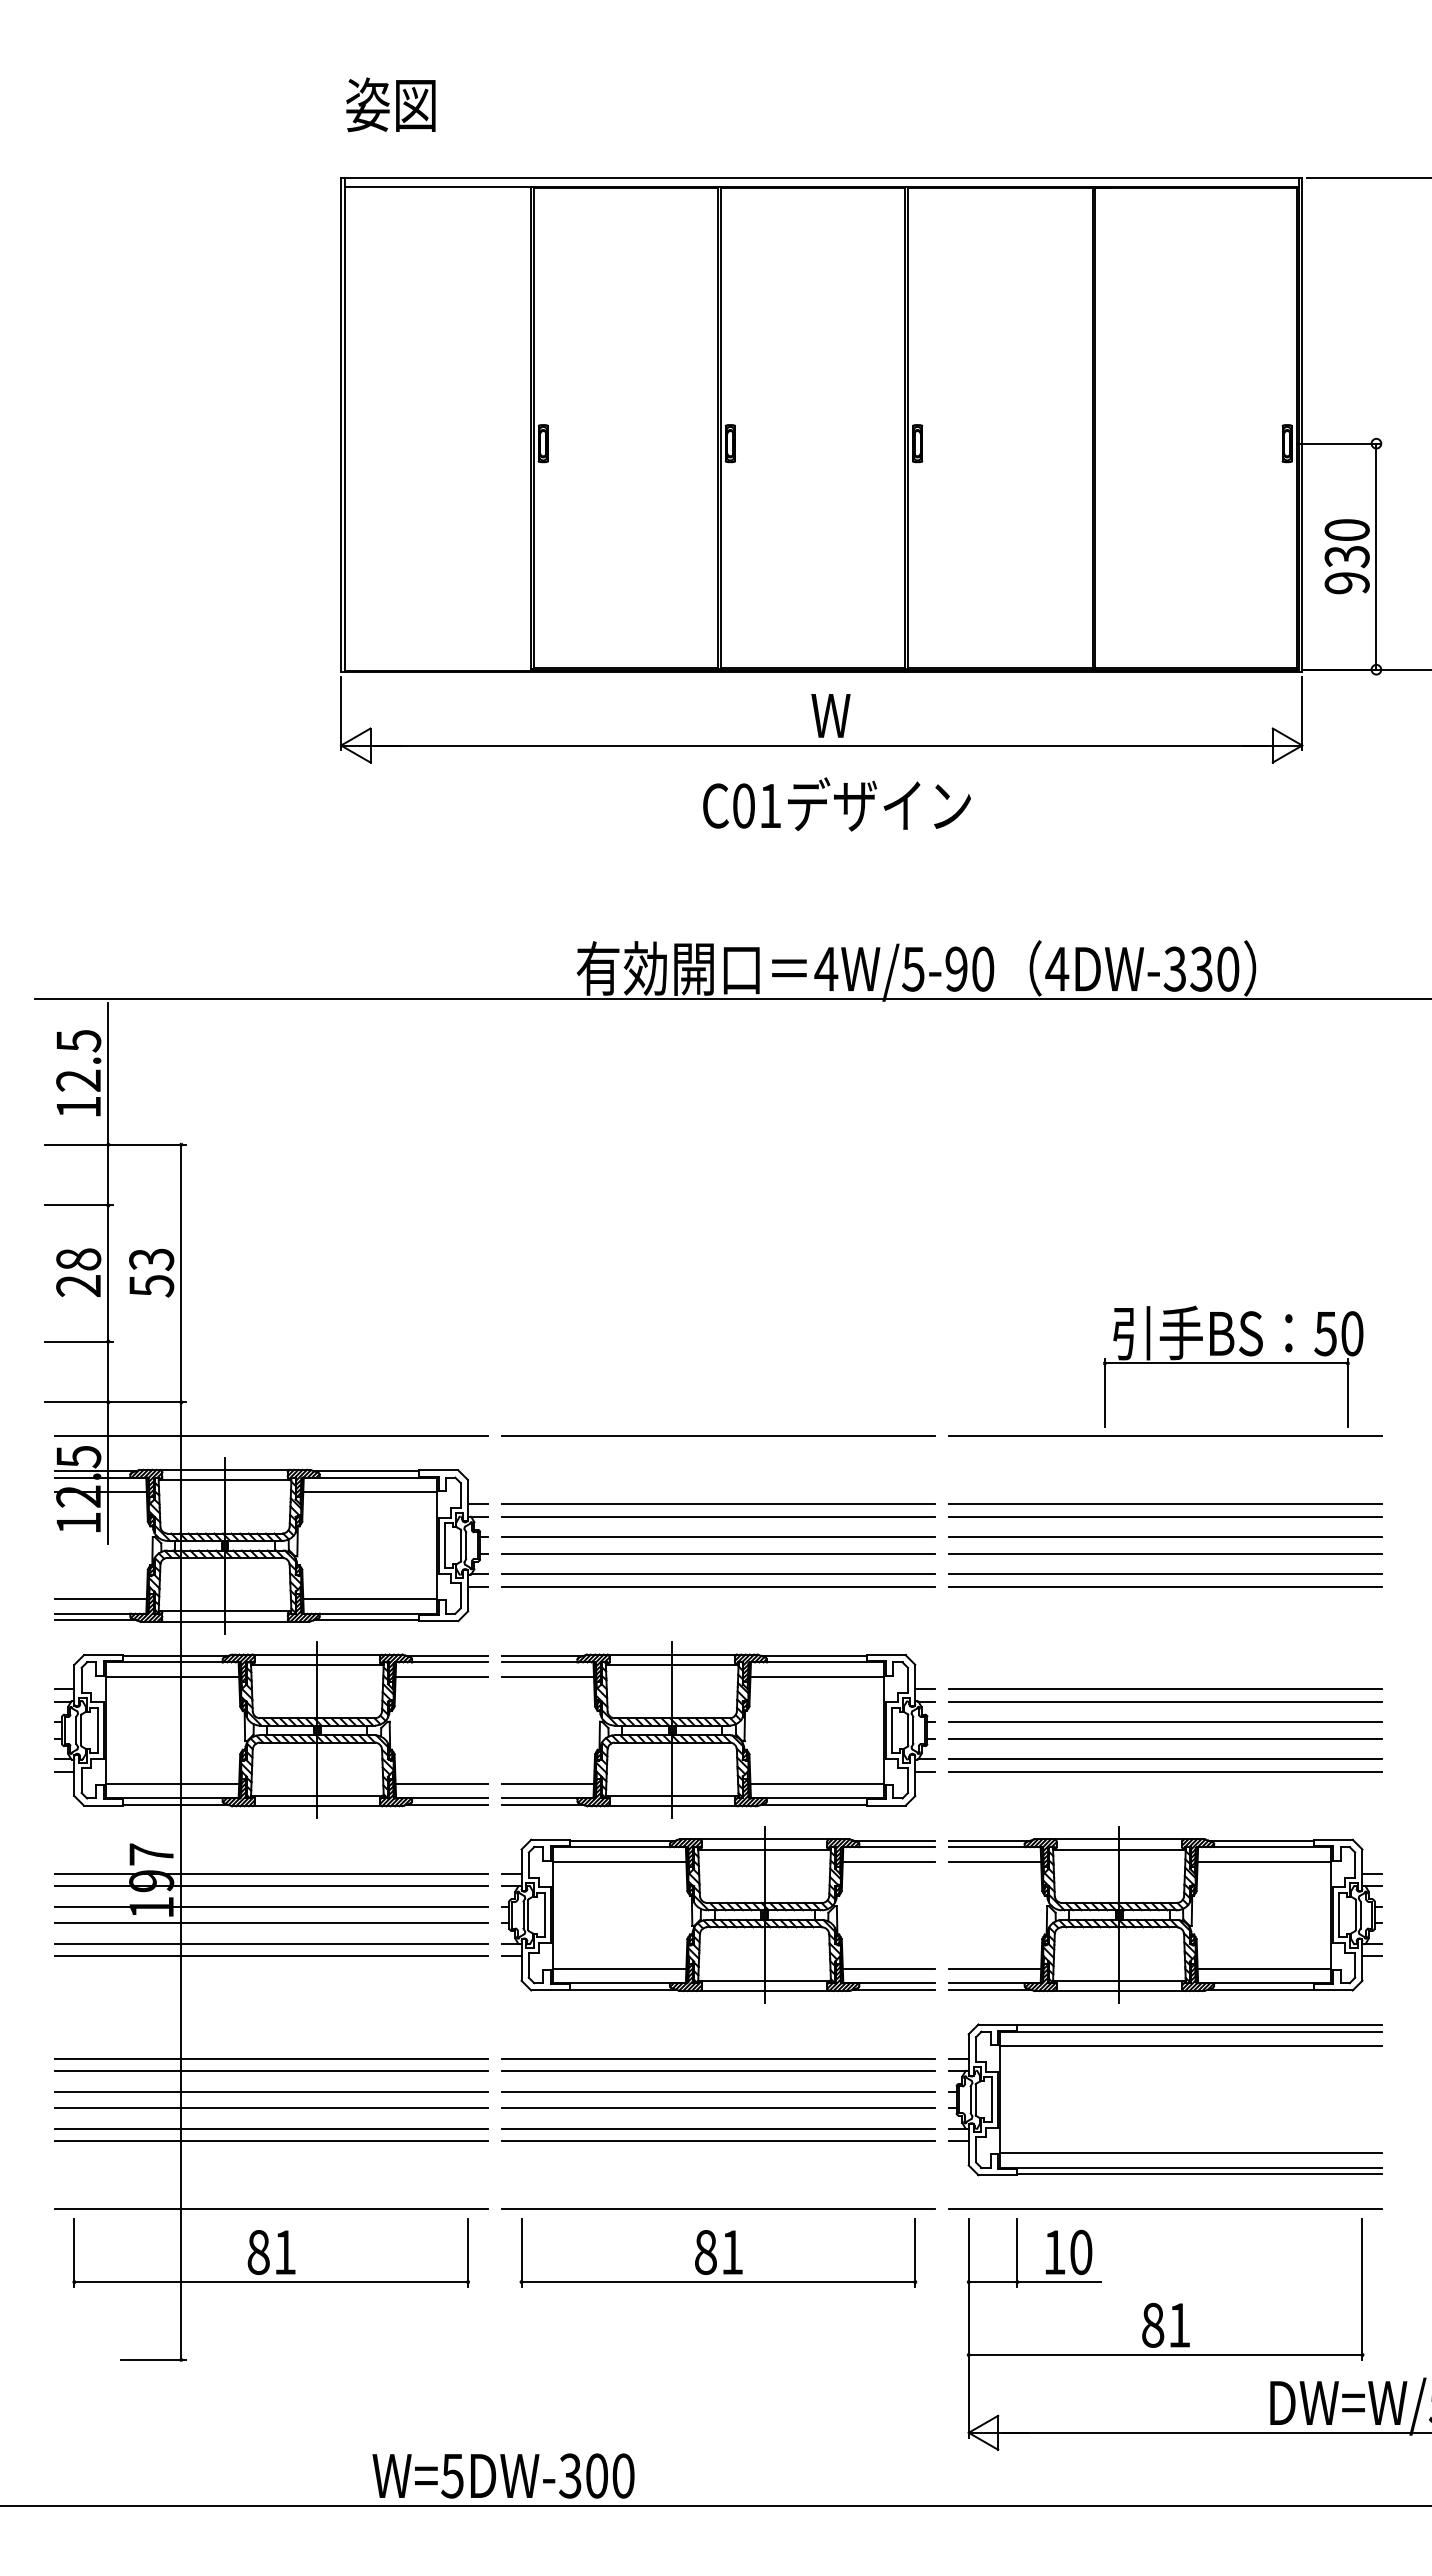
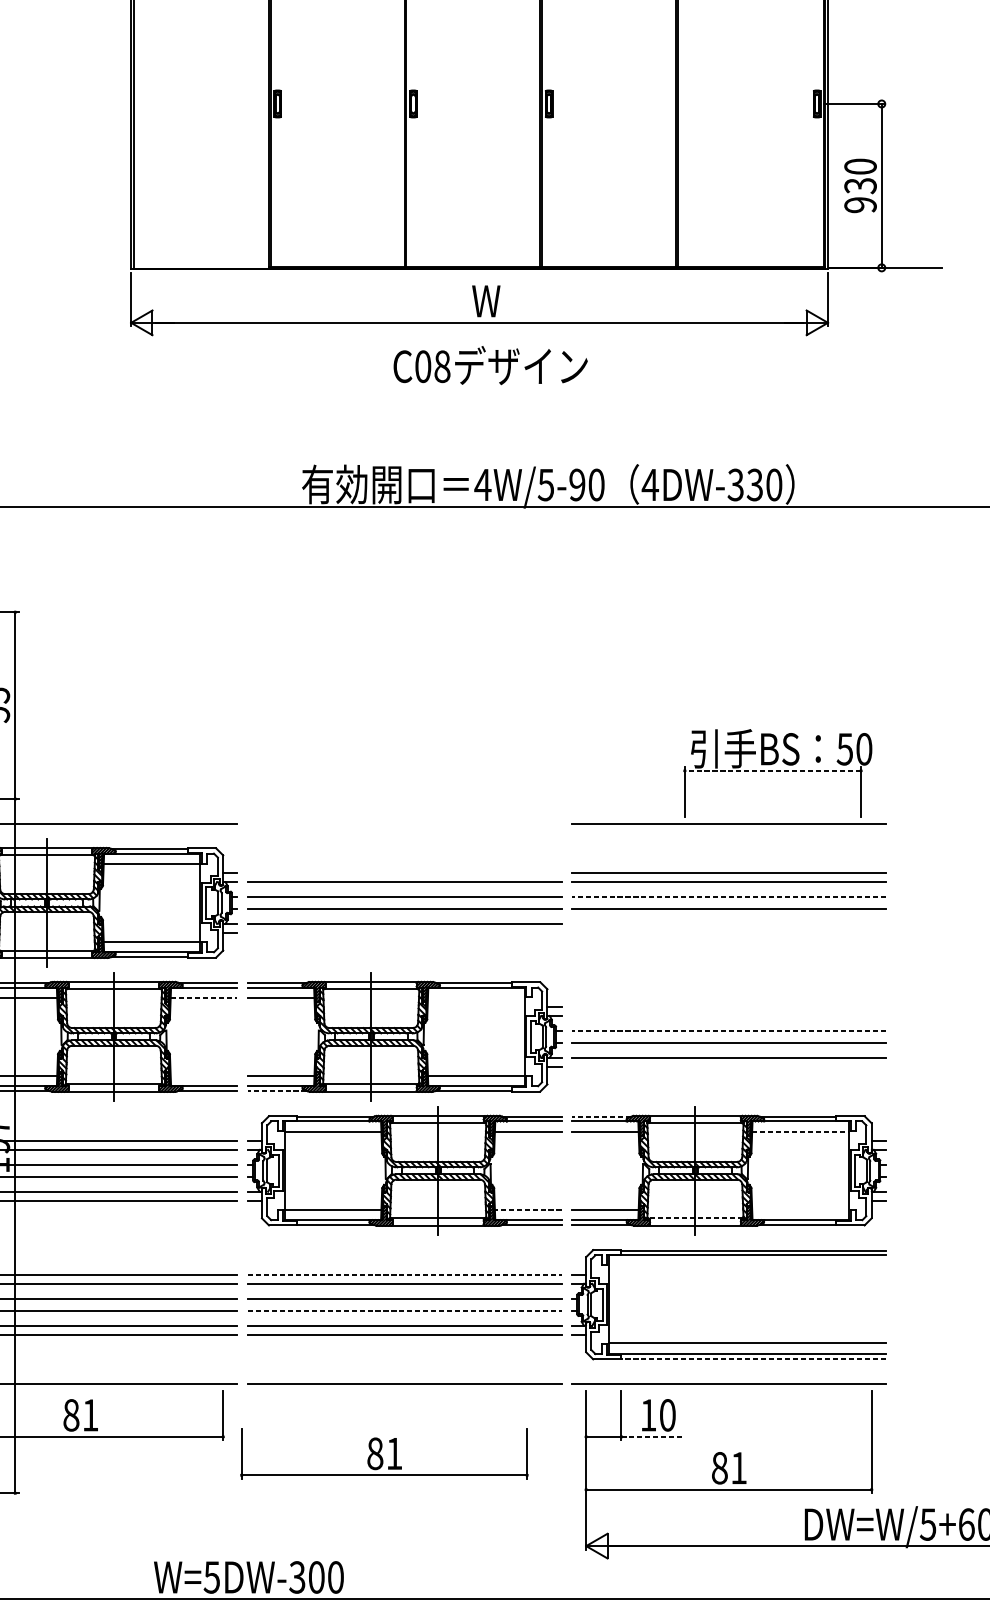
text: (770, 805) -> (442, 366), C01 -> C08
line: (1226, 1363) -> (773, 770), solid -> dashed
line: (718, 1435) -> (404, 823), removed
line: (718, 1504) -> (404, 873), removed
line: (1165, 1537) -> (728, 897), solid -> dashed
line: (1165, 1574) -> (728, 923), removed
line: (718, 1586) -> (404, 932), removed
line: (1165, 1586) -> (728, 932), removed
line: (441, 1676) -> (203, 997), solid -> dashed
line: (816, 1676) -> (475, 997), removed
line: (1165, 1689) -> (728, 1007), removed
line: (1165, 1701) -> (728, 1015), removed
line: (1165, 1722) -> (728, 1031), solid -> dashed
line: (1165, 1771) -> (728, 1066), removed
line: (441, 1783) -> (203, 1075), removed
line: (542, 1804) -> (277, 1090), solid -> dashed
line: (989, 1840) -> (601, 1116), solid -> dashed
line: (1264, 1861) -> (800, 1131), solid -> dashed
line: (888, 1968) -> (528, 1209), solid -> dashed
line: (1263, 1968) -> (799, 1209), removed
line: (1119, 1980) -> (695, 1218), solid -> dashed
line: (1190, 2046) -> (746, 1266), removed
line: (718, 2058) -> (404, 1274), solid -> dashed
line: (718, 2108) -> (404, 1310), solid -> dashed
line: (1199, 2174) -> (753, 1358), solid -> dashed
part: (718, 2252) -> (384, 1453), moved
line: (1059, 2282) -> (651, 1437), solid -> dashed

